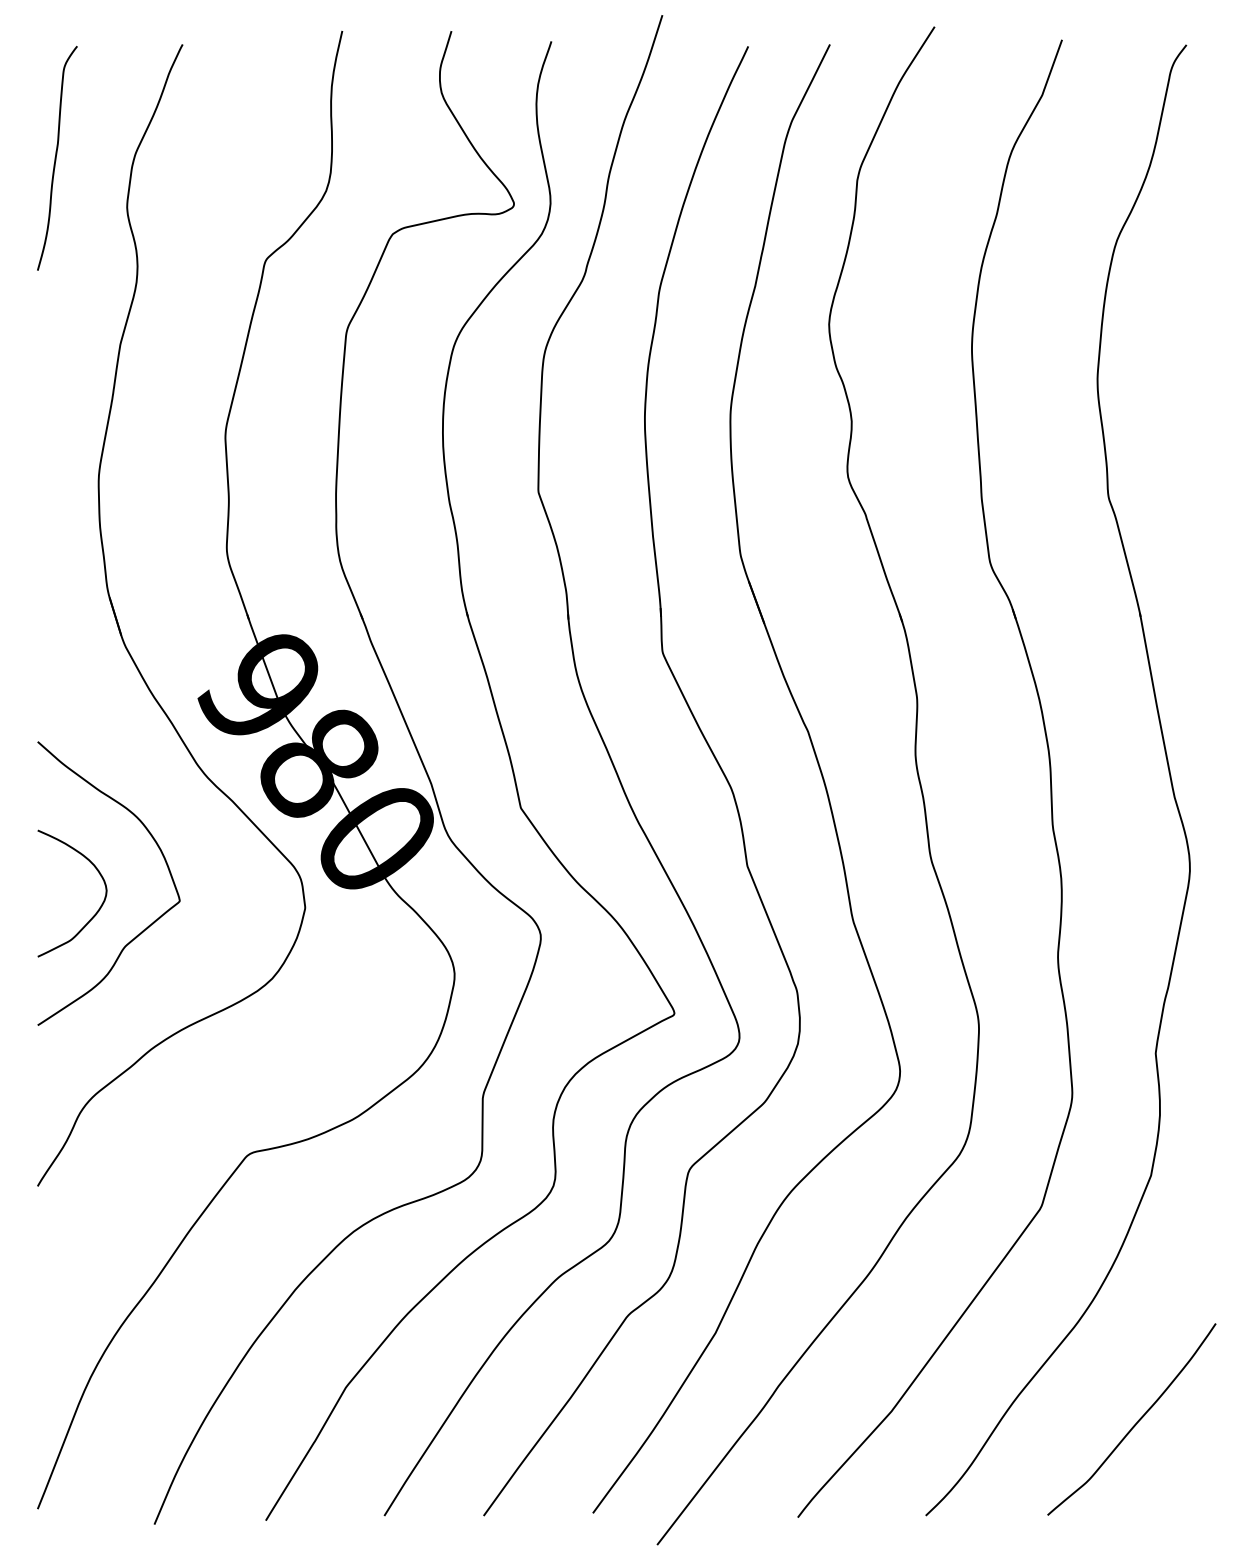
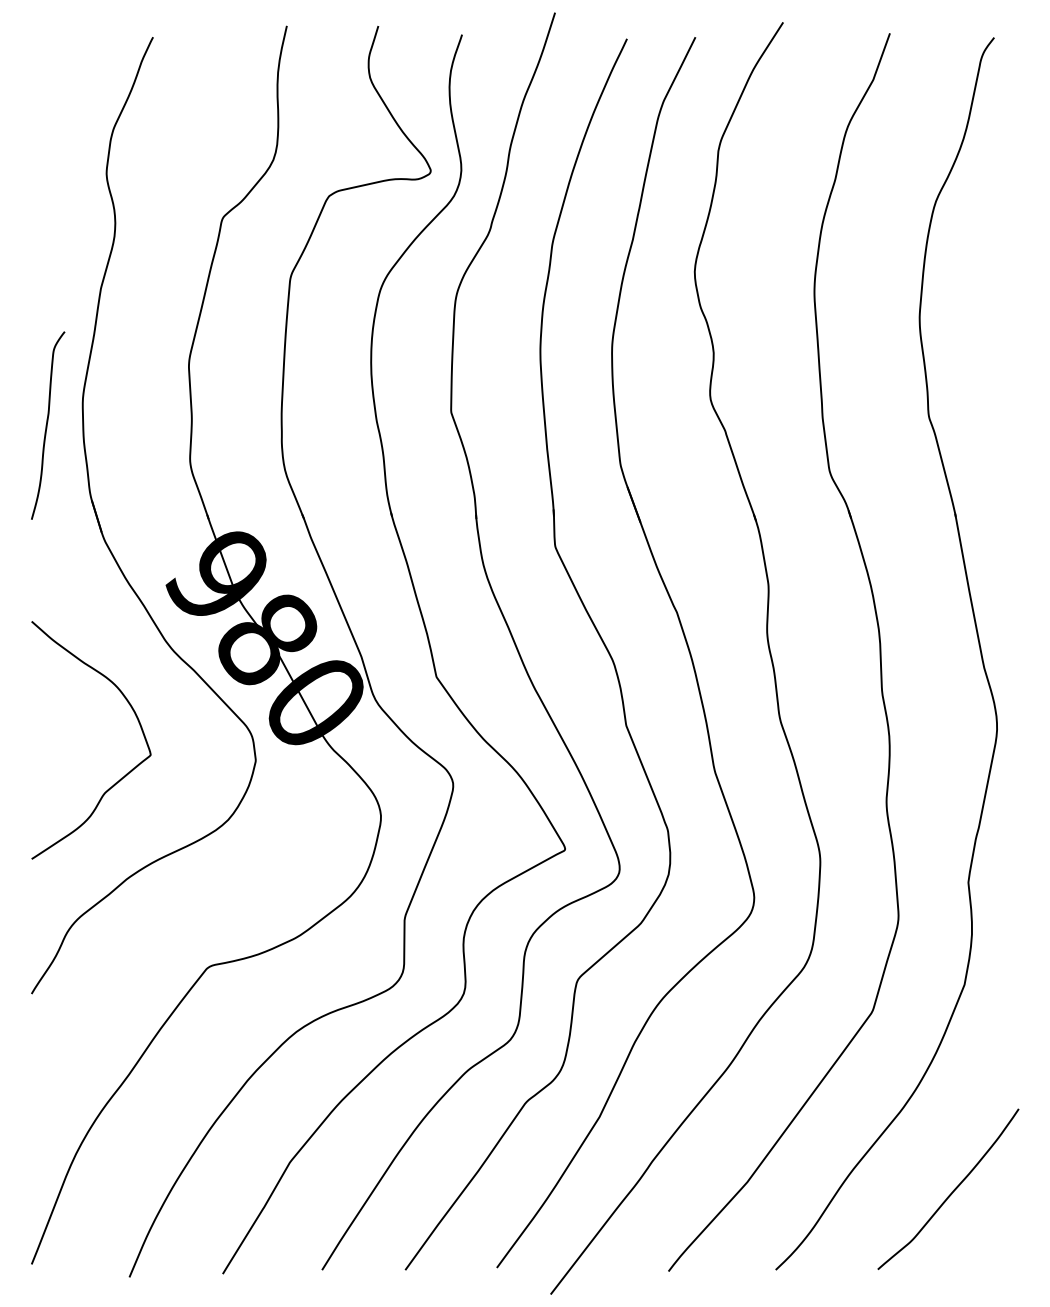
curve: (56, 158) -> (47, 425), moved
curve: (97, 910) -> (81, 762), removed

